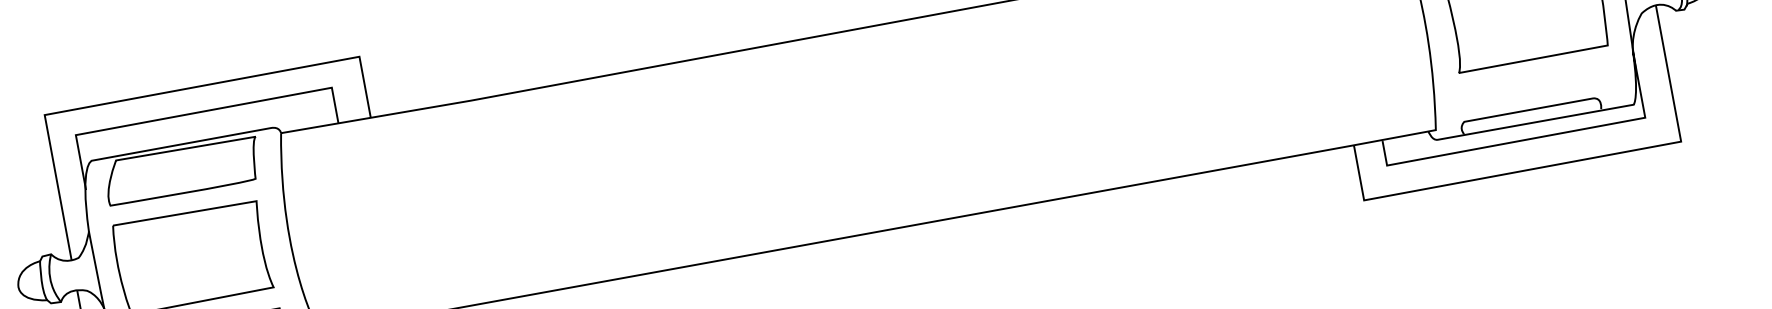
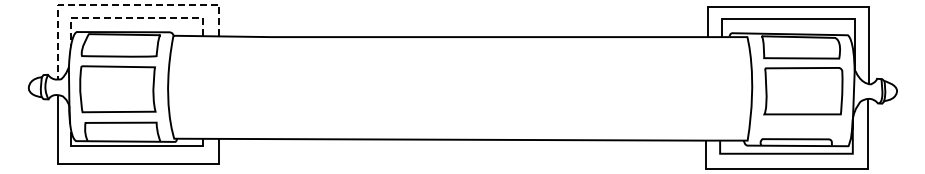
line: (159, 94) -> (116, 5), solid -> dashed
line: (194, 112) -> (132, 17), solid -> dashed

